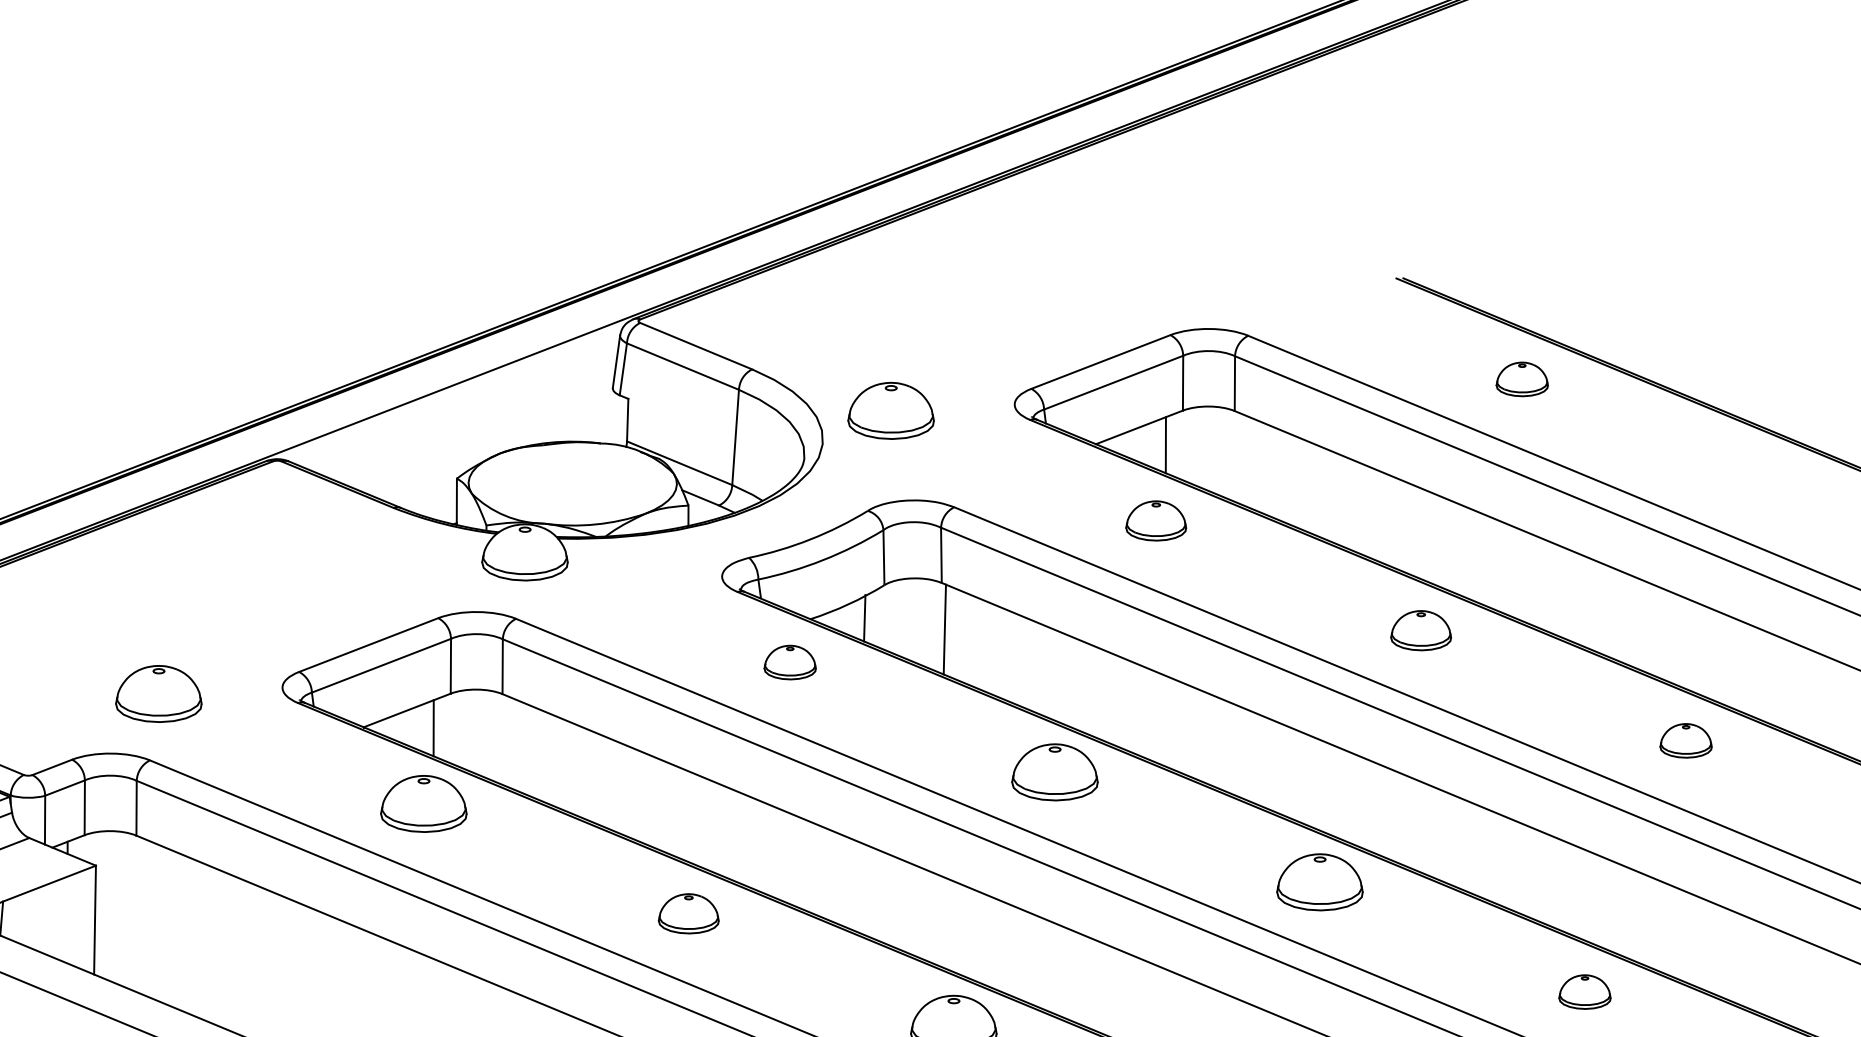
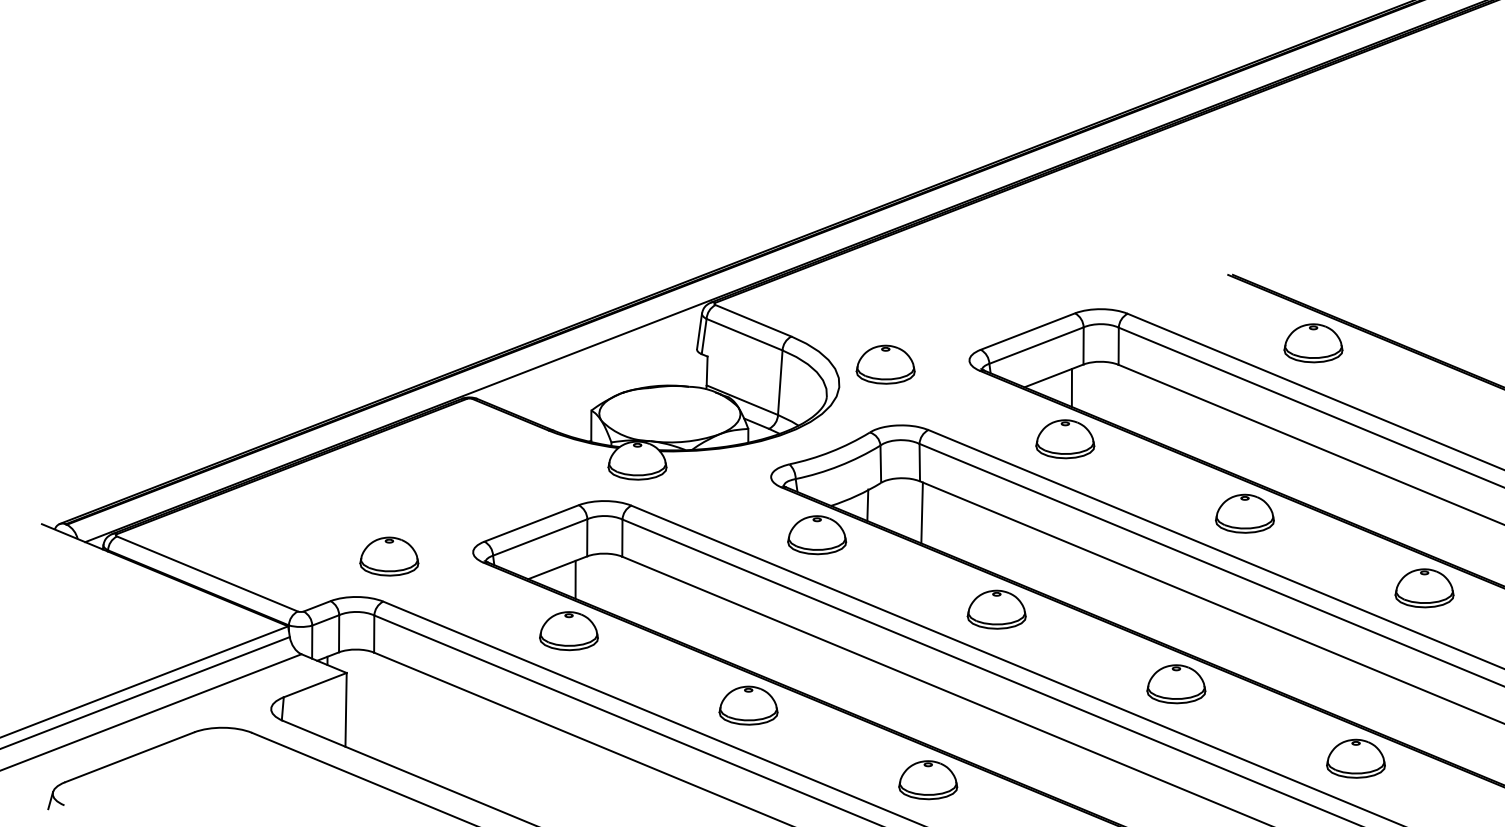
part: (1522, 379) -> (1313, 343), size x1.67
part: (1156, 521) -> (1065, 439), size x1.43
part: (1420, 630) -> (1244, 513), size x1.43
part: (790, 662) -> (817, 535), size x1.67
part: (1686, 741) -> (1424, 588), size x1.67
part: (688, 913) -> (748, 705), size x1.43
part: (1584, 991) -> (1355, 758), size x1.67

